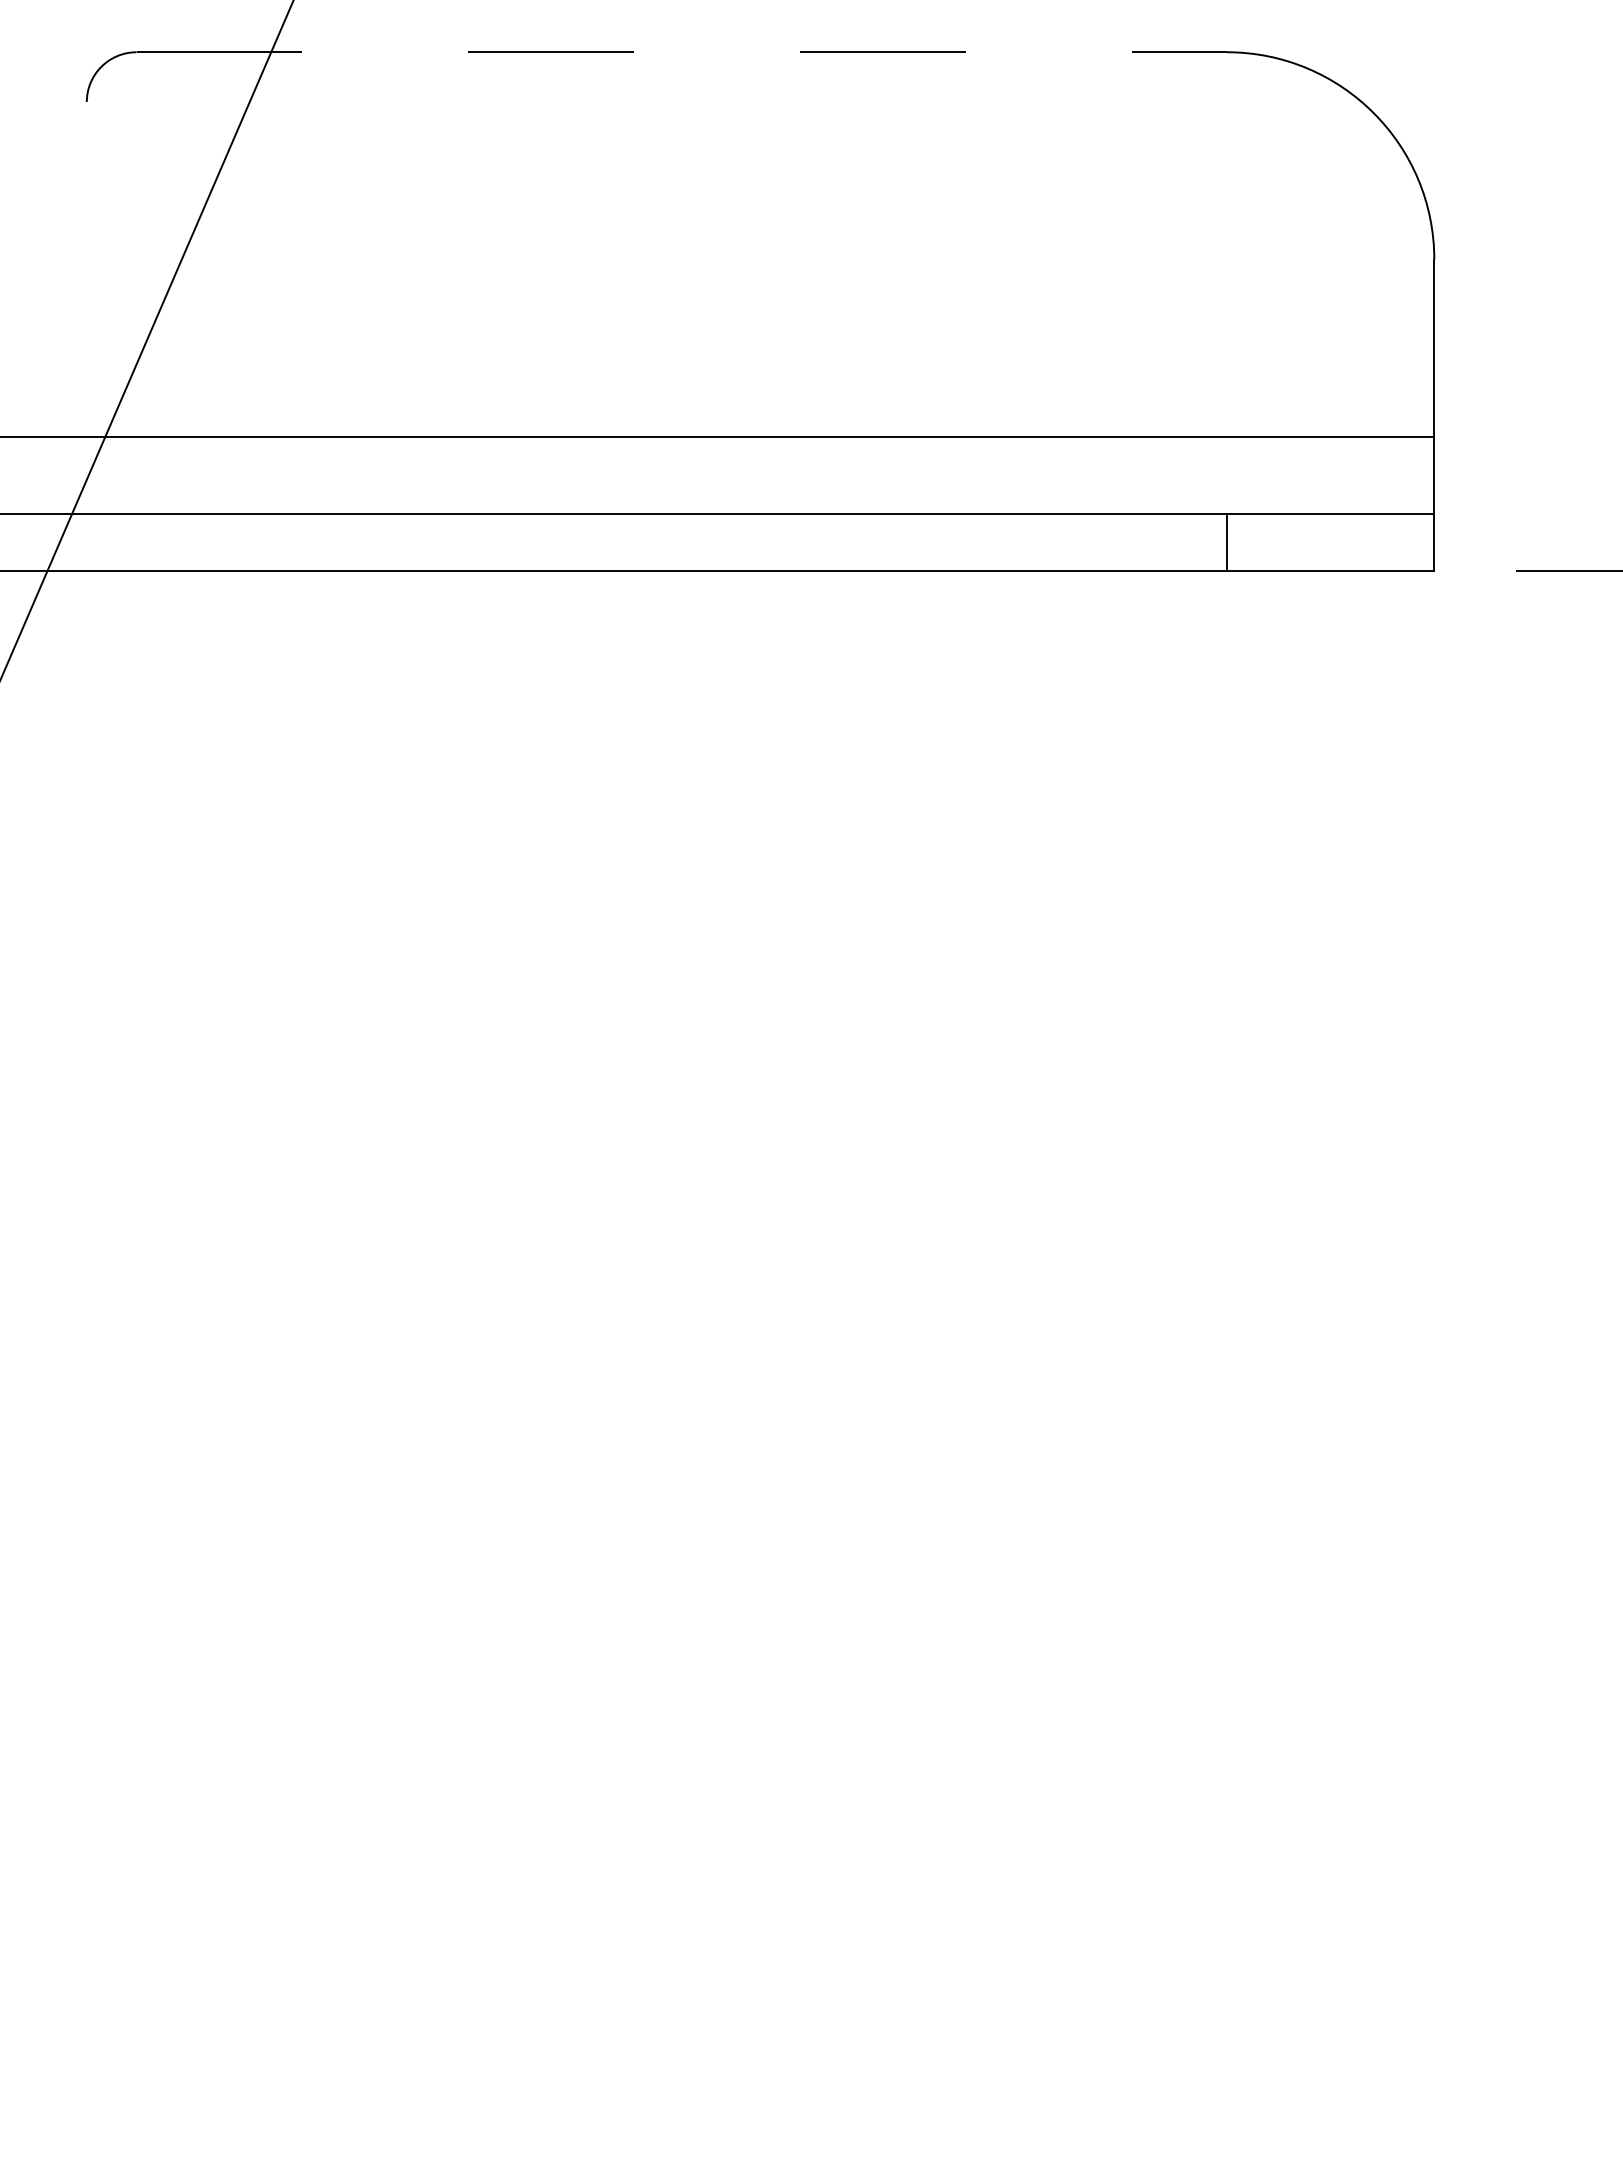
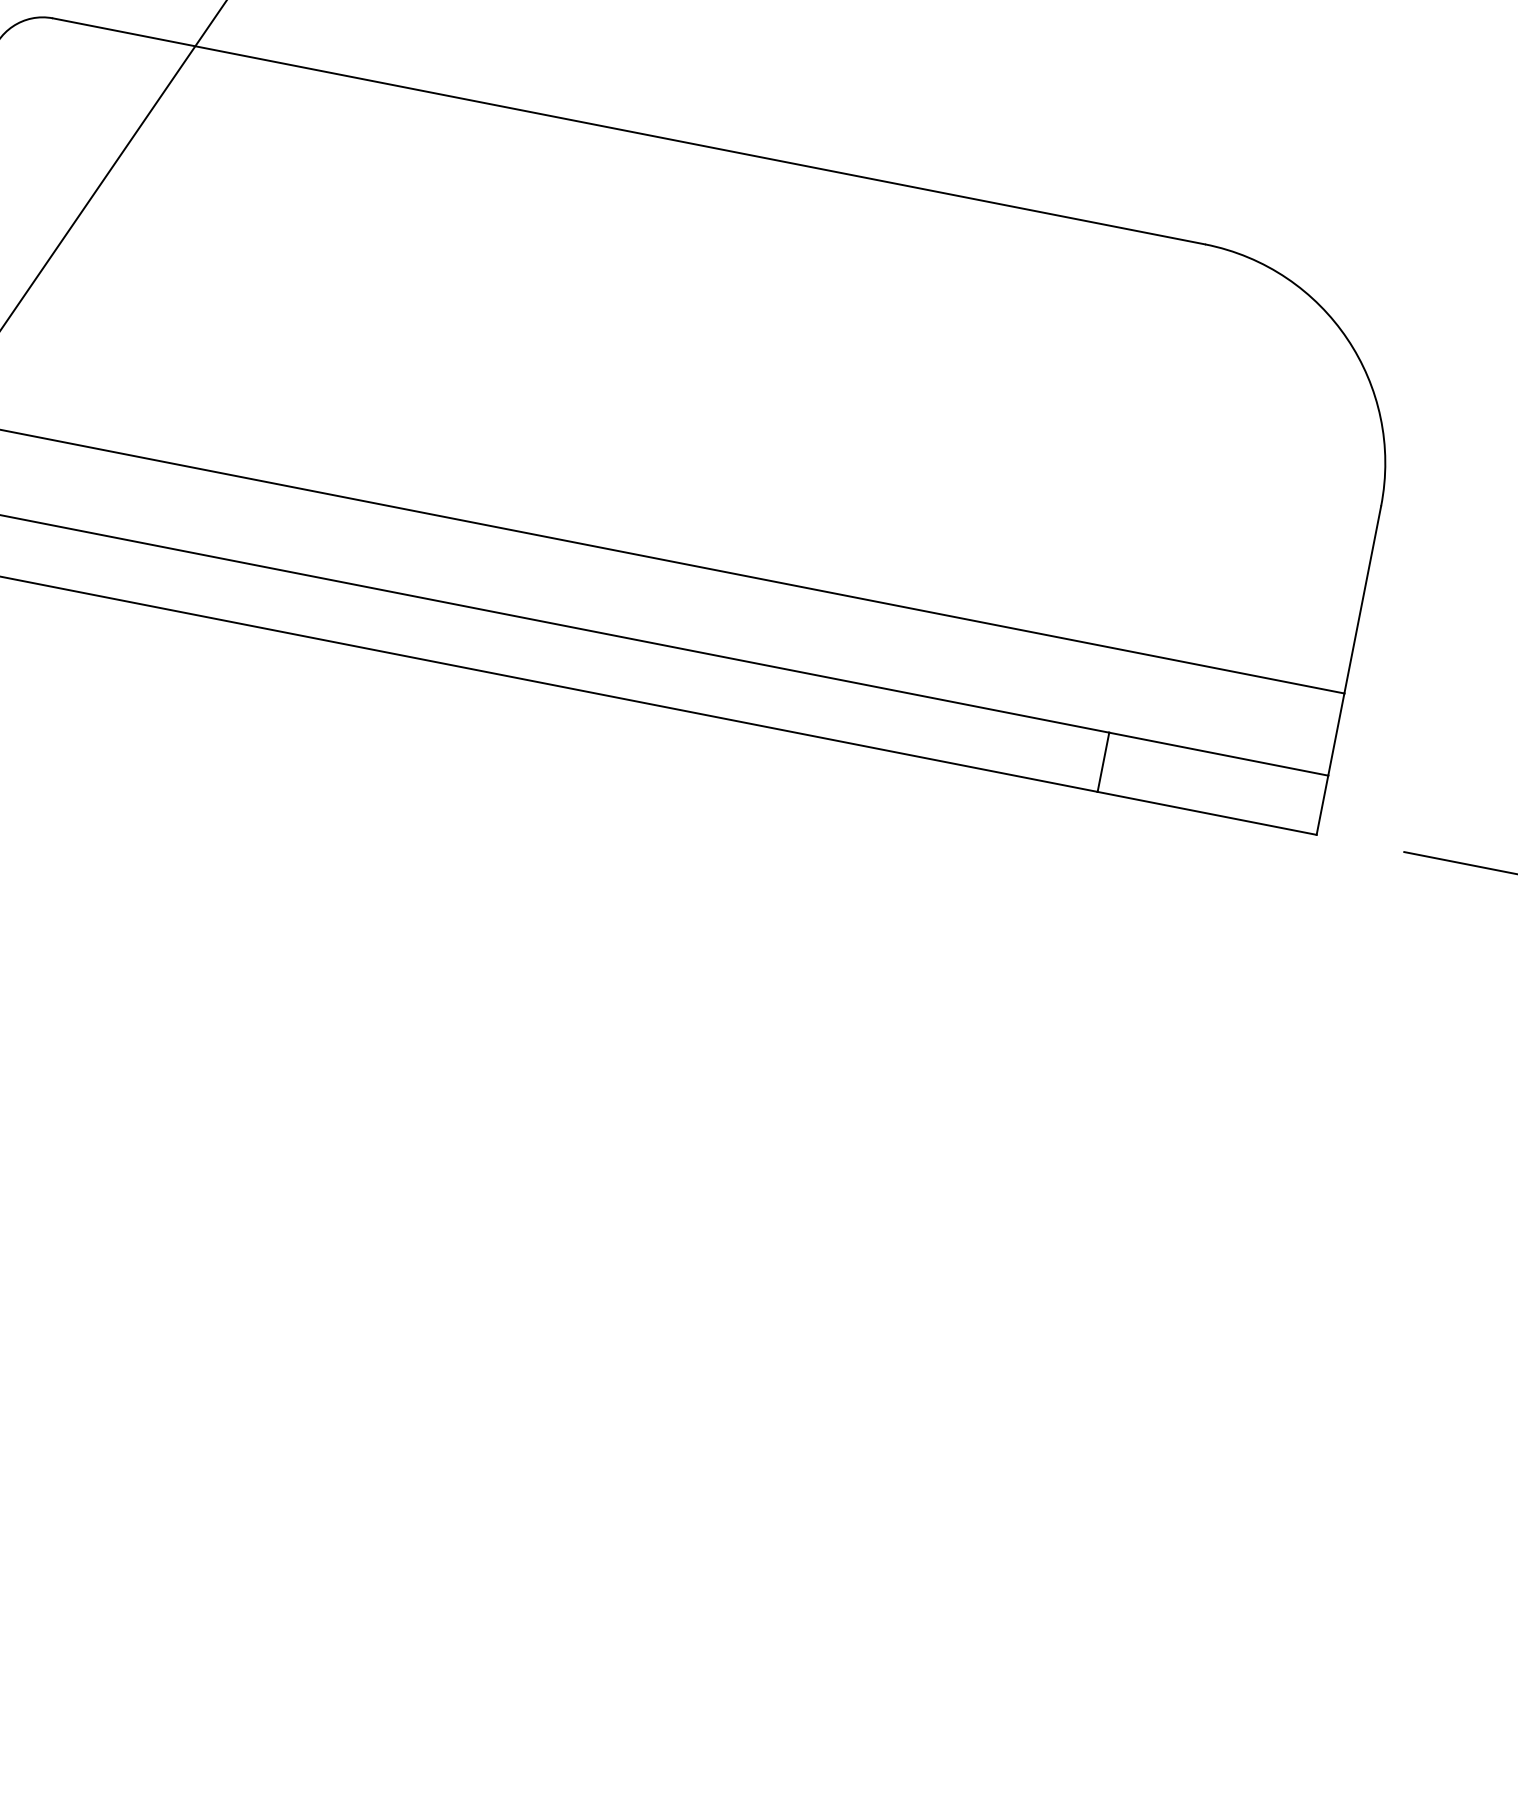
line: (682, 52) -> (629, 131), dashed -> solid

